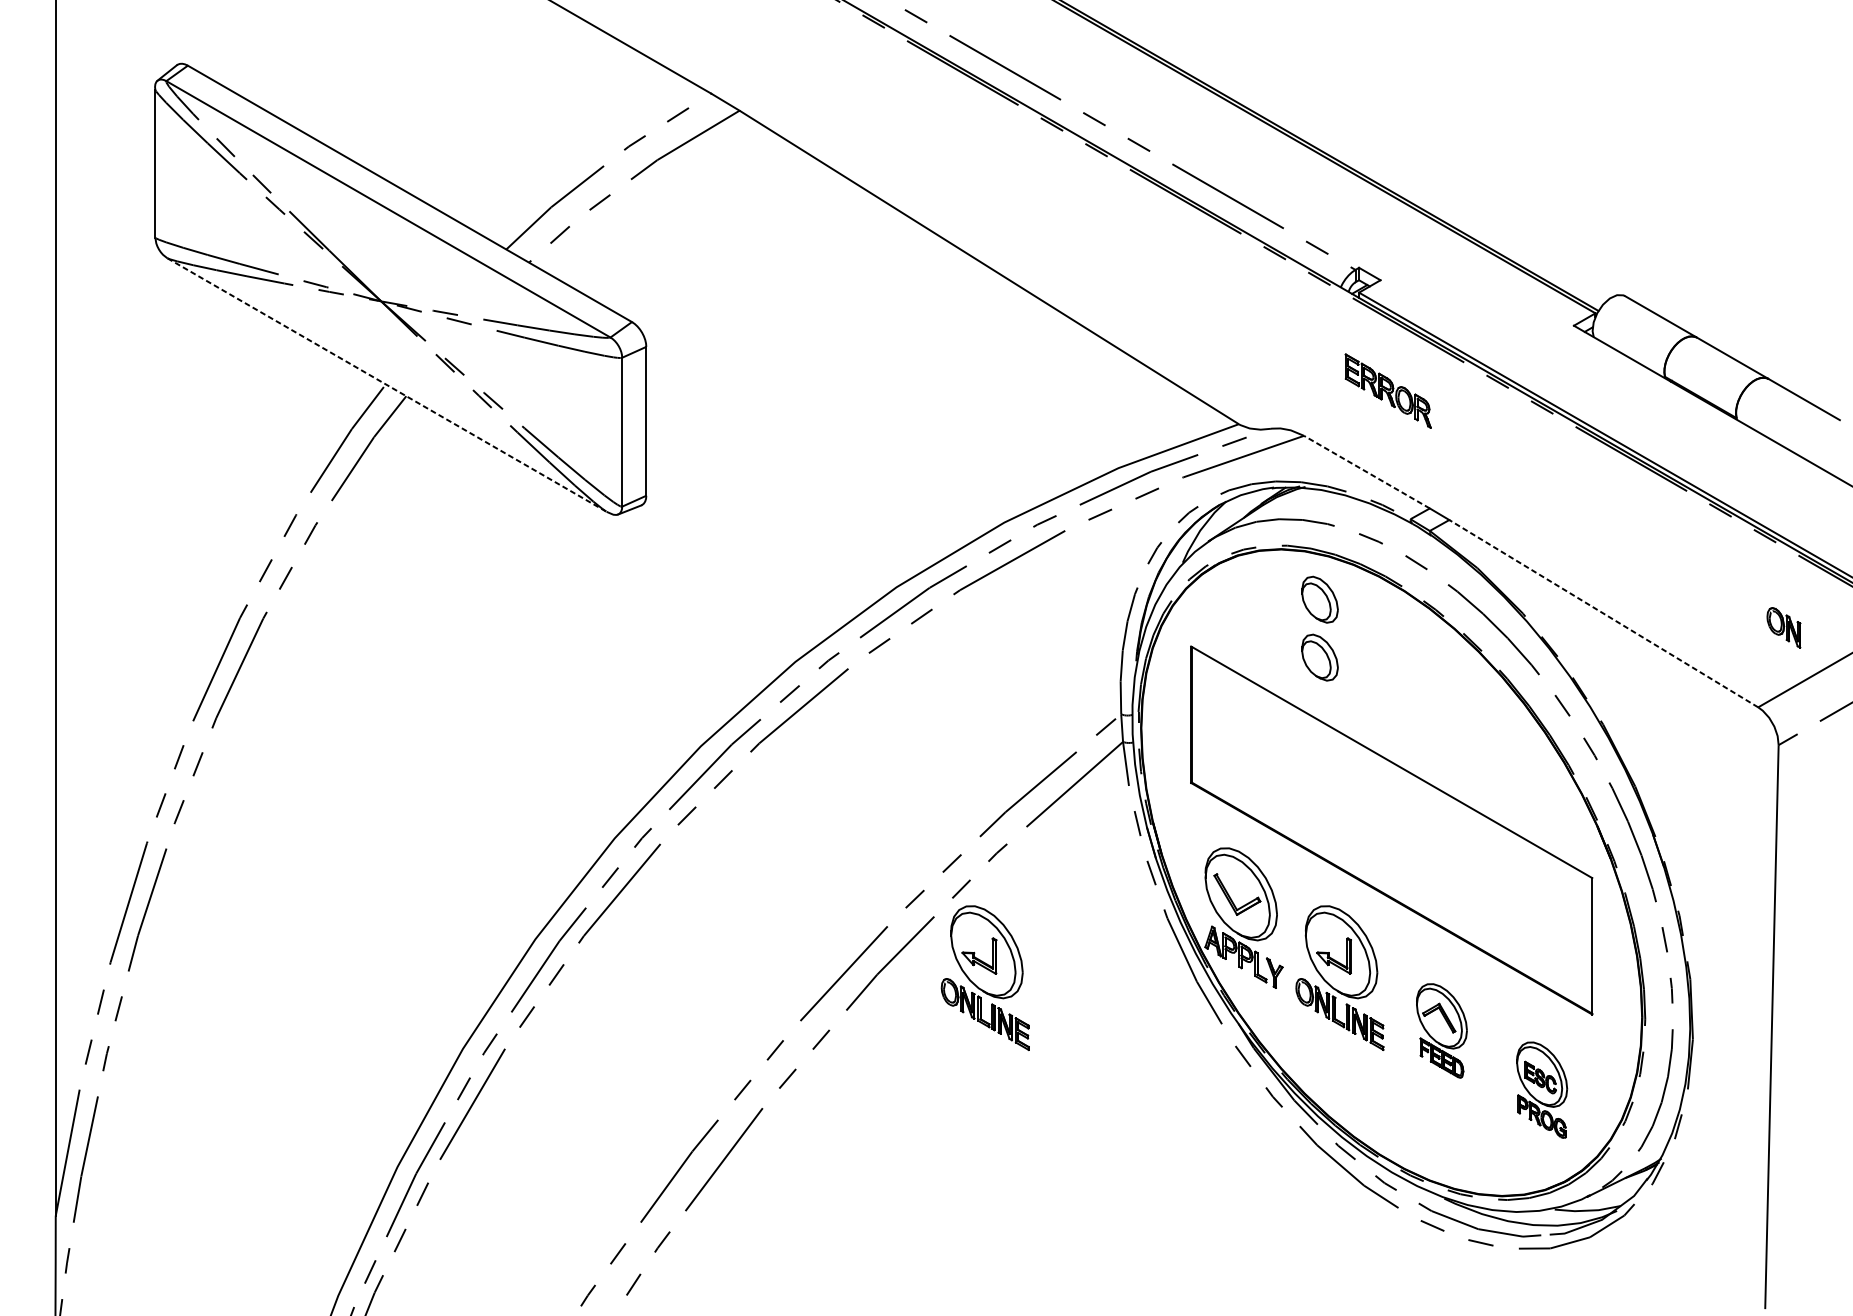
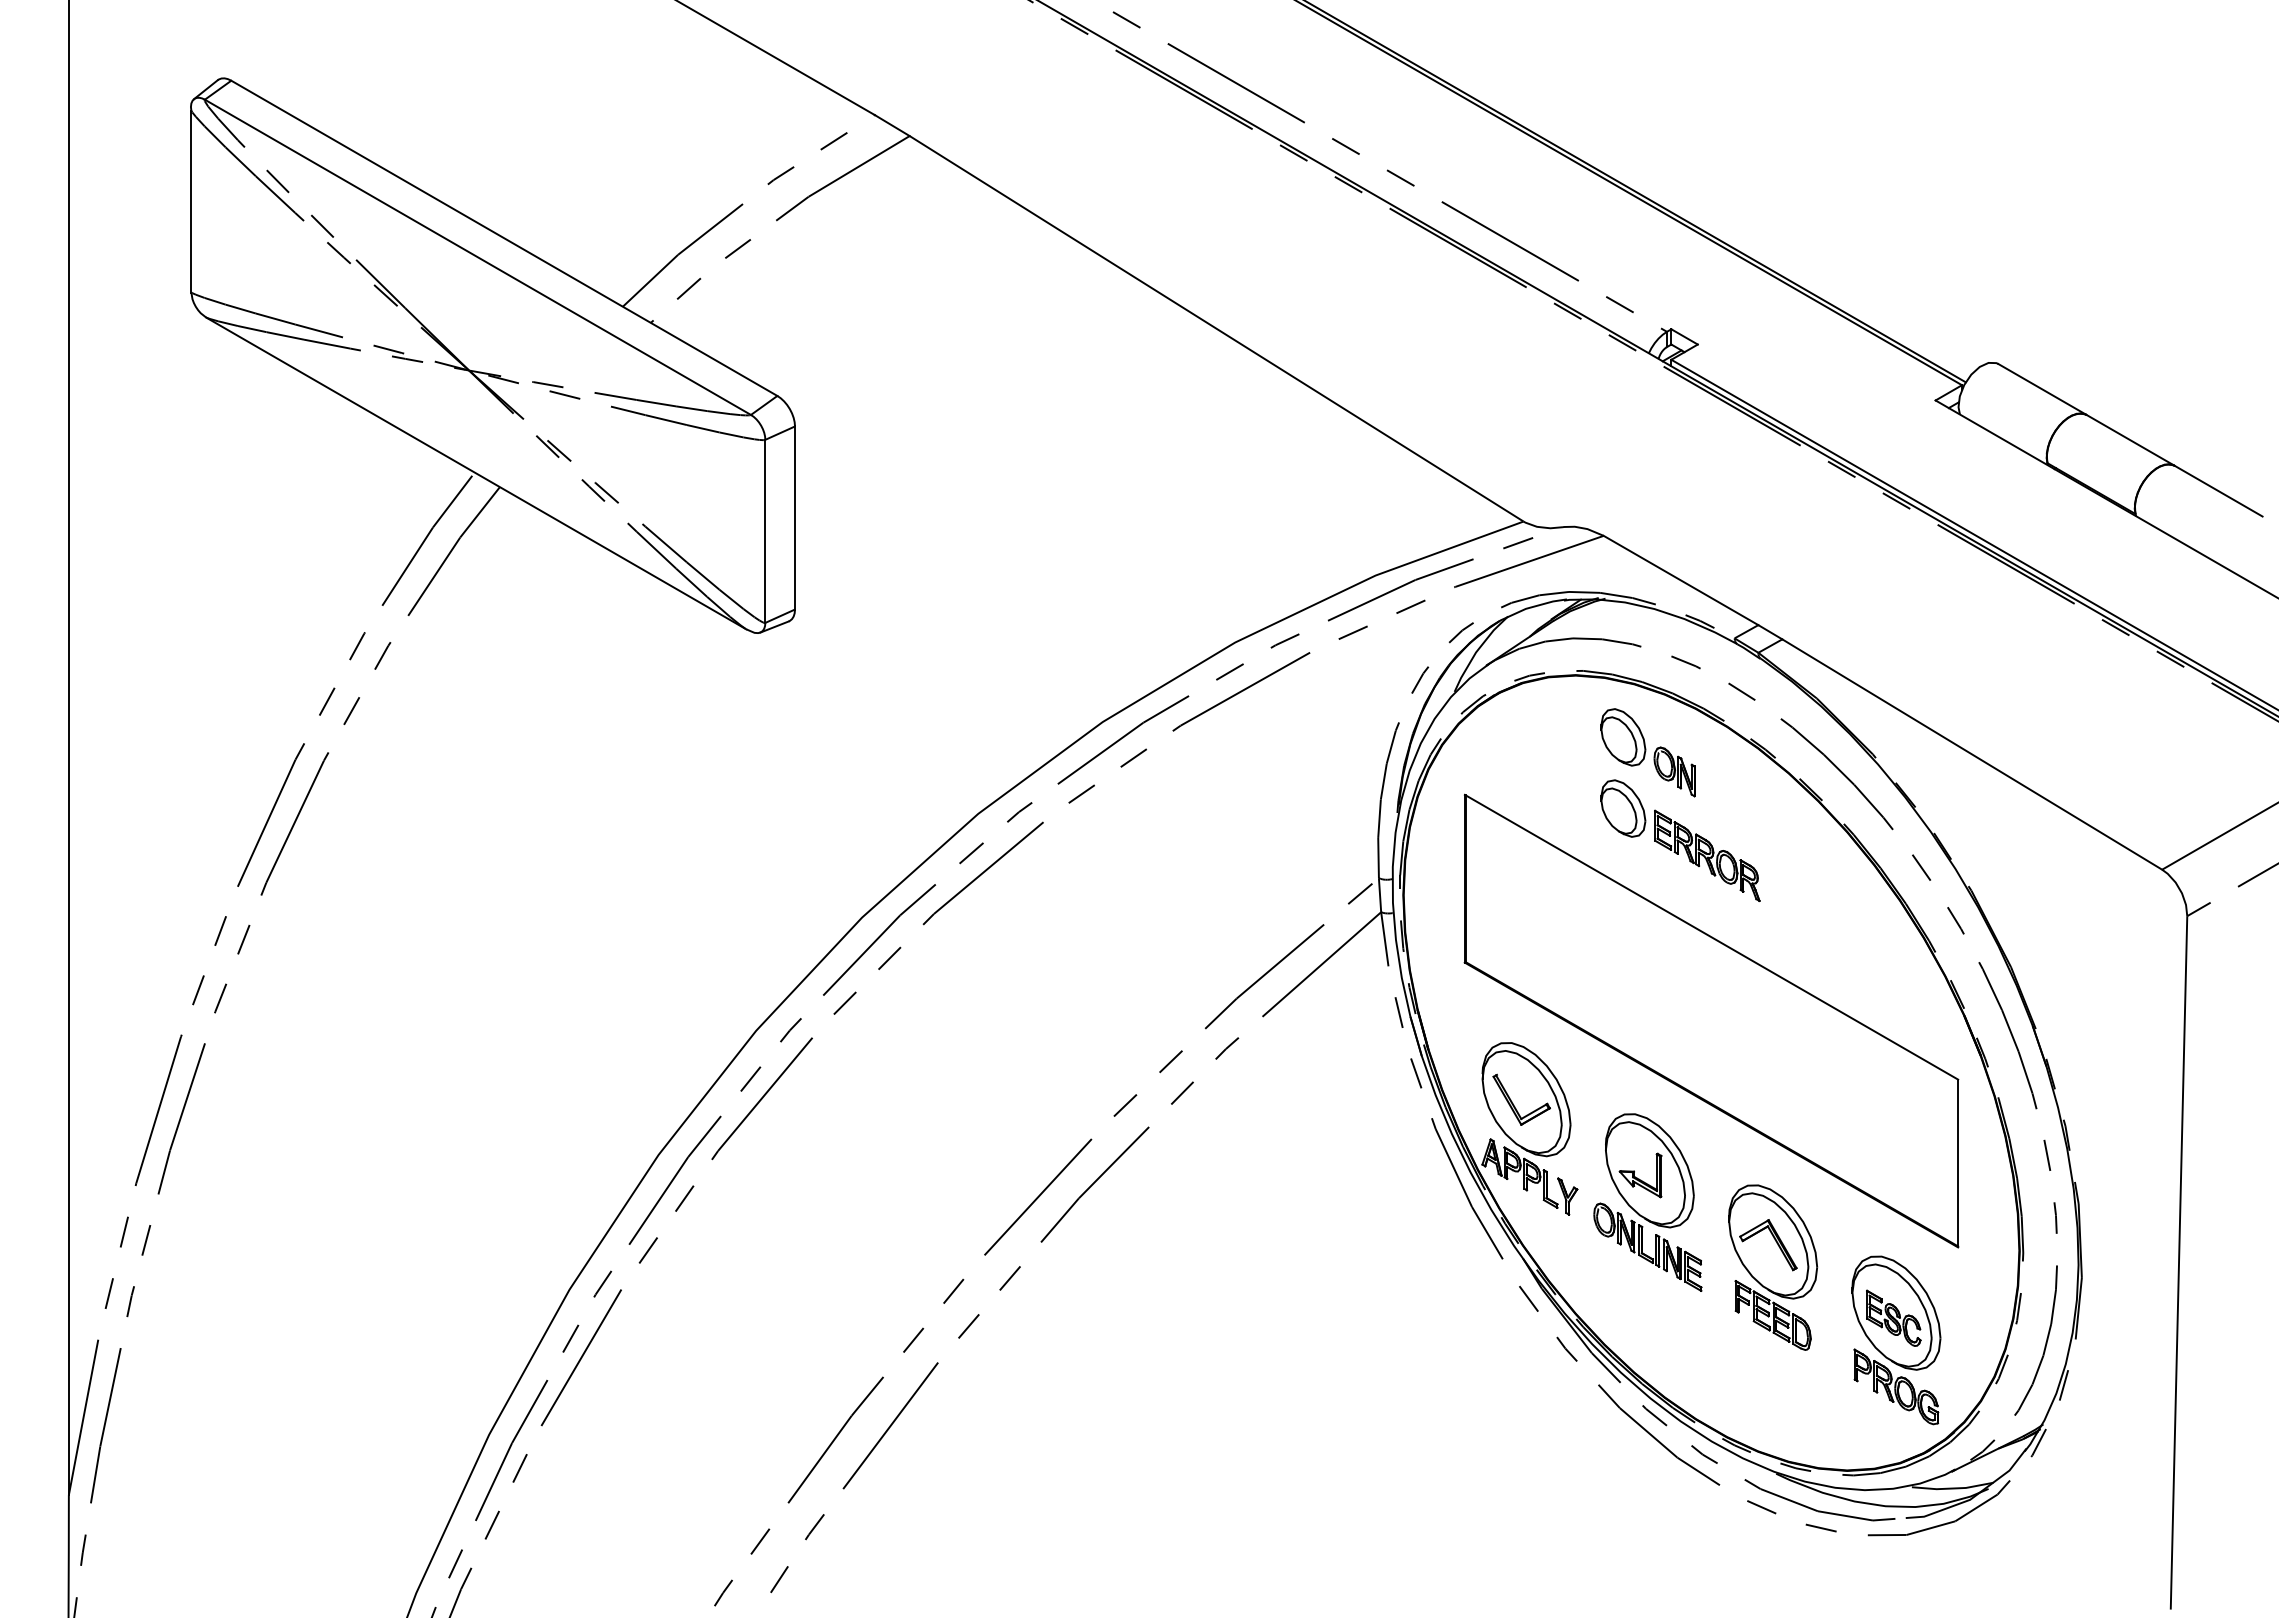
line: (387, 385) -> (476, 473), dashed -> solid
part: (1388, 390) -> (1707, 855), moved
line: (1366, 472) -> (1680, 580), dashed -> solid
line: (1603, 613) -> (1971, 754), dashed -> solid
part: (1783, 627) -> (1674, 771), moved
part: (985, 978) -> (1211, 1202), removed
part: (1442, 1030) -> (1773, 1267), size x1.43
part: (1542, 1090) -> (1896, 1340), size x1.43

